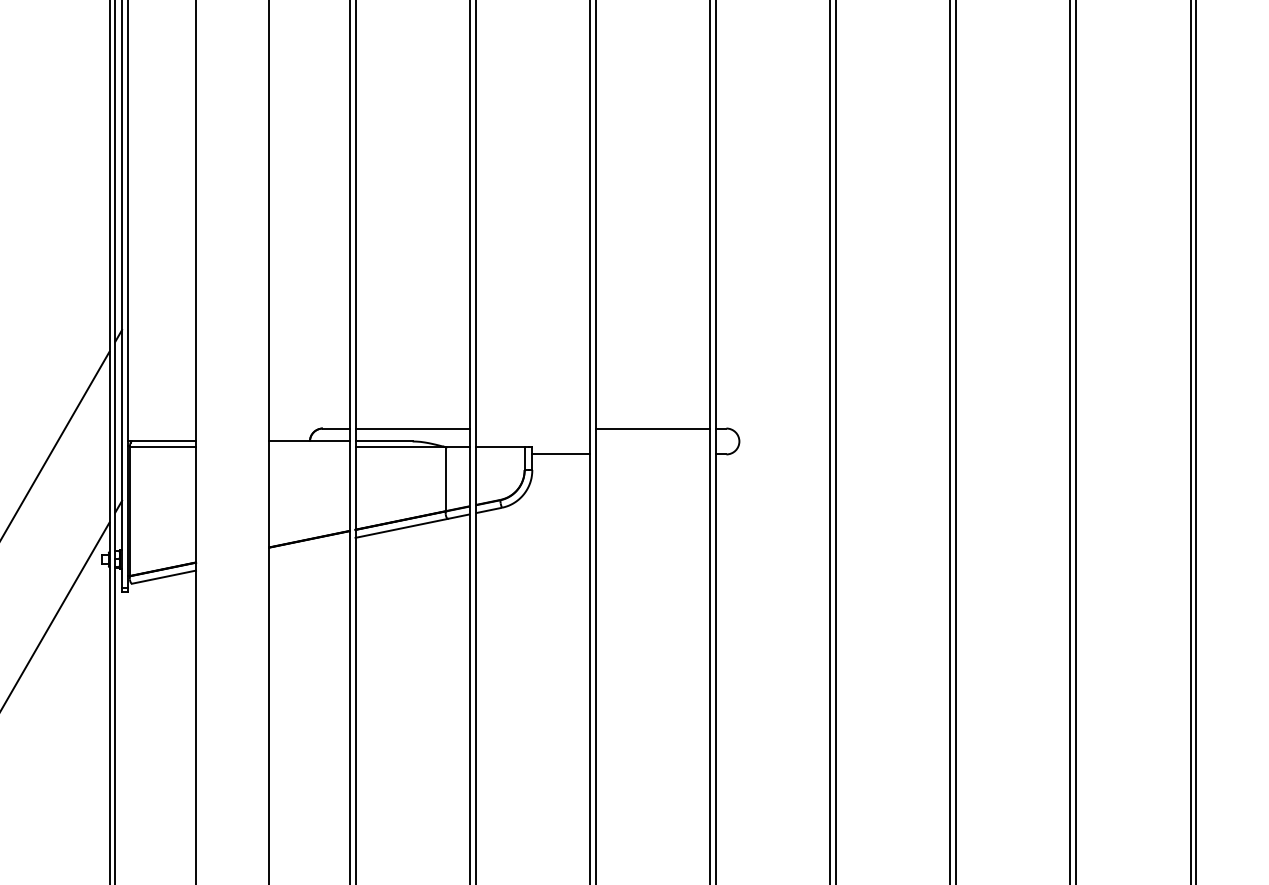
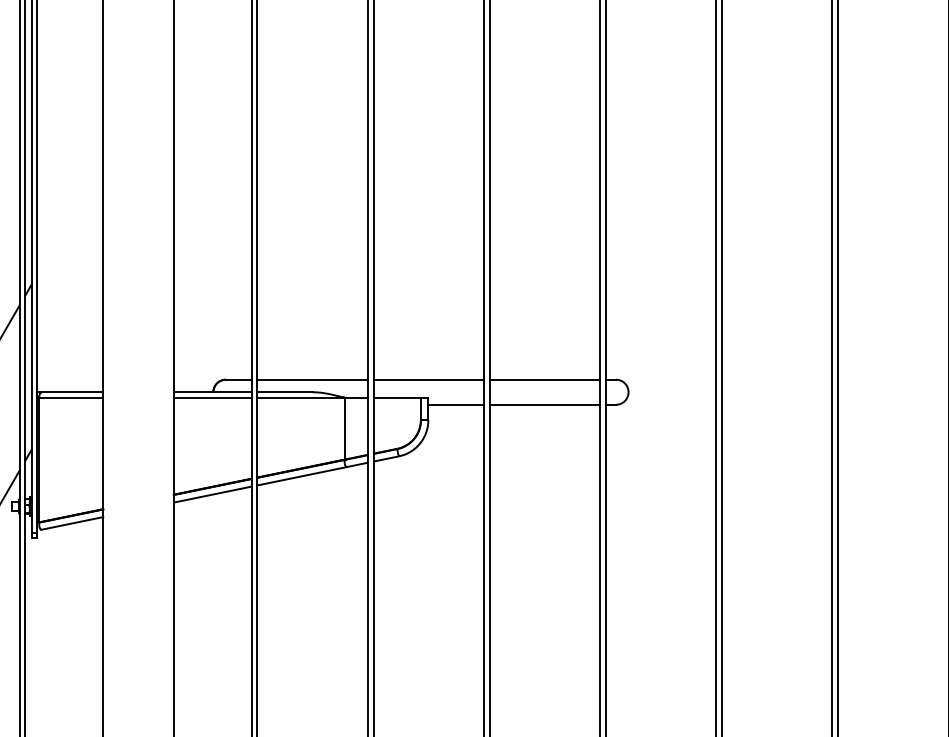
line: (532, 428) -> (428, 379), added
line: (309, 447) -> (212, 398), added
line: (652, 454) -> (544, 404), added
line: (309, 547) -> (212, 494), added

